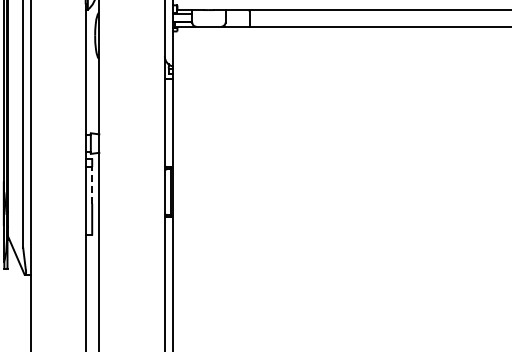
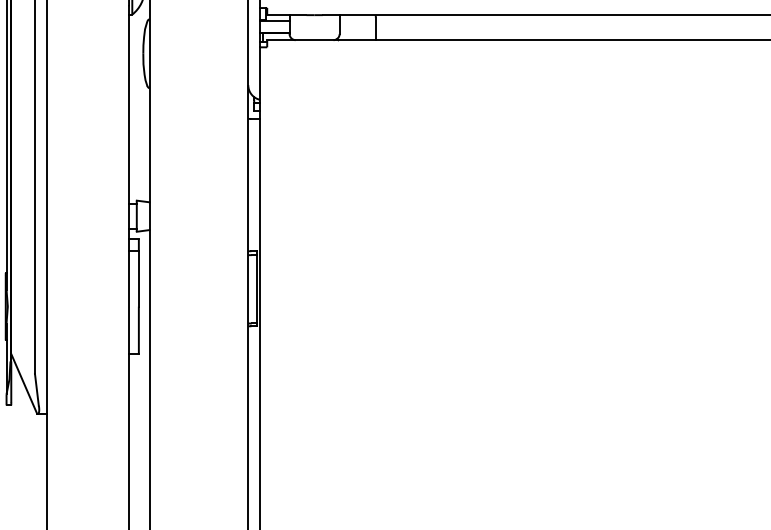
line: (92, 184) -> (139, 277), dashed -> solid

